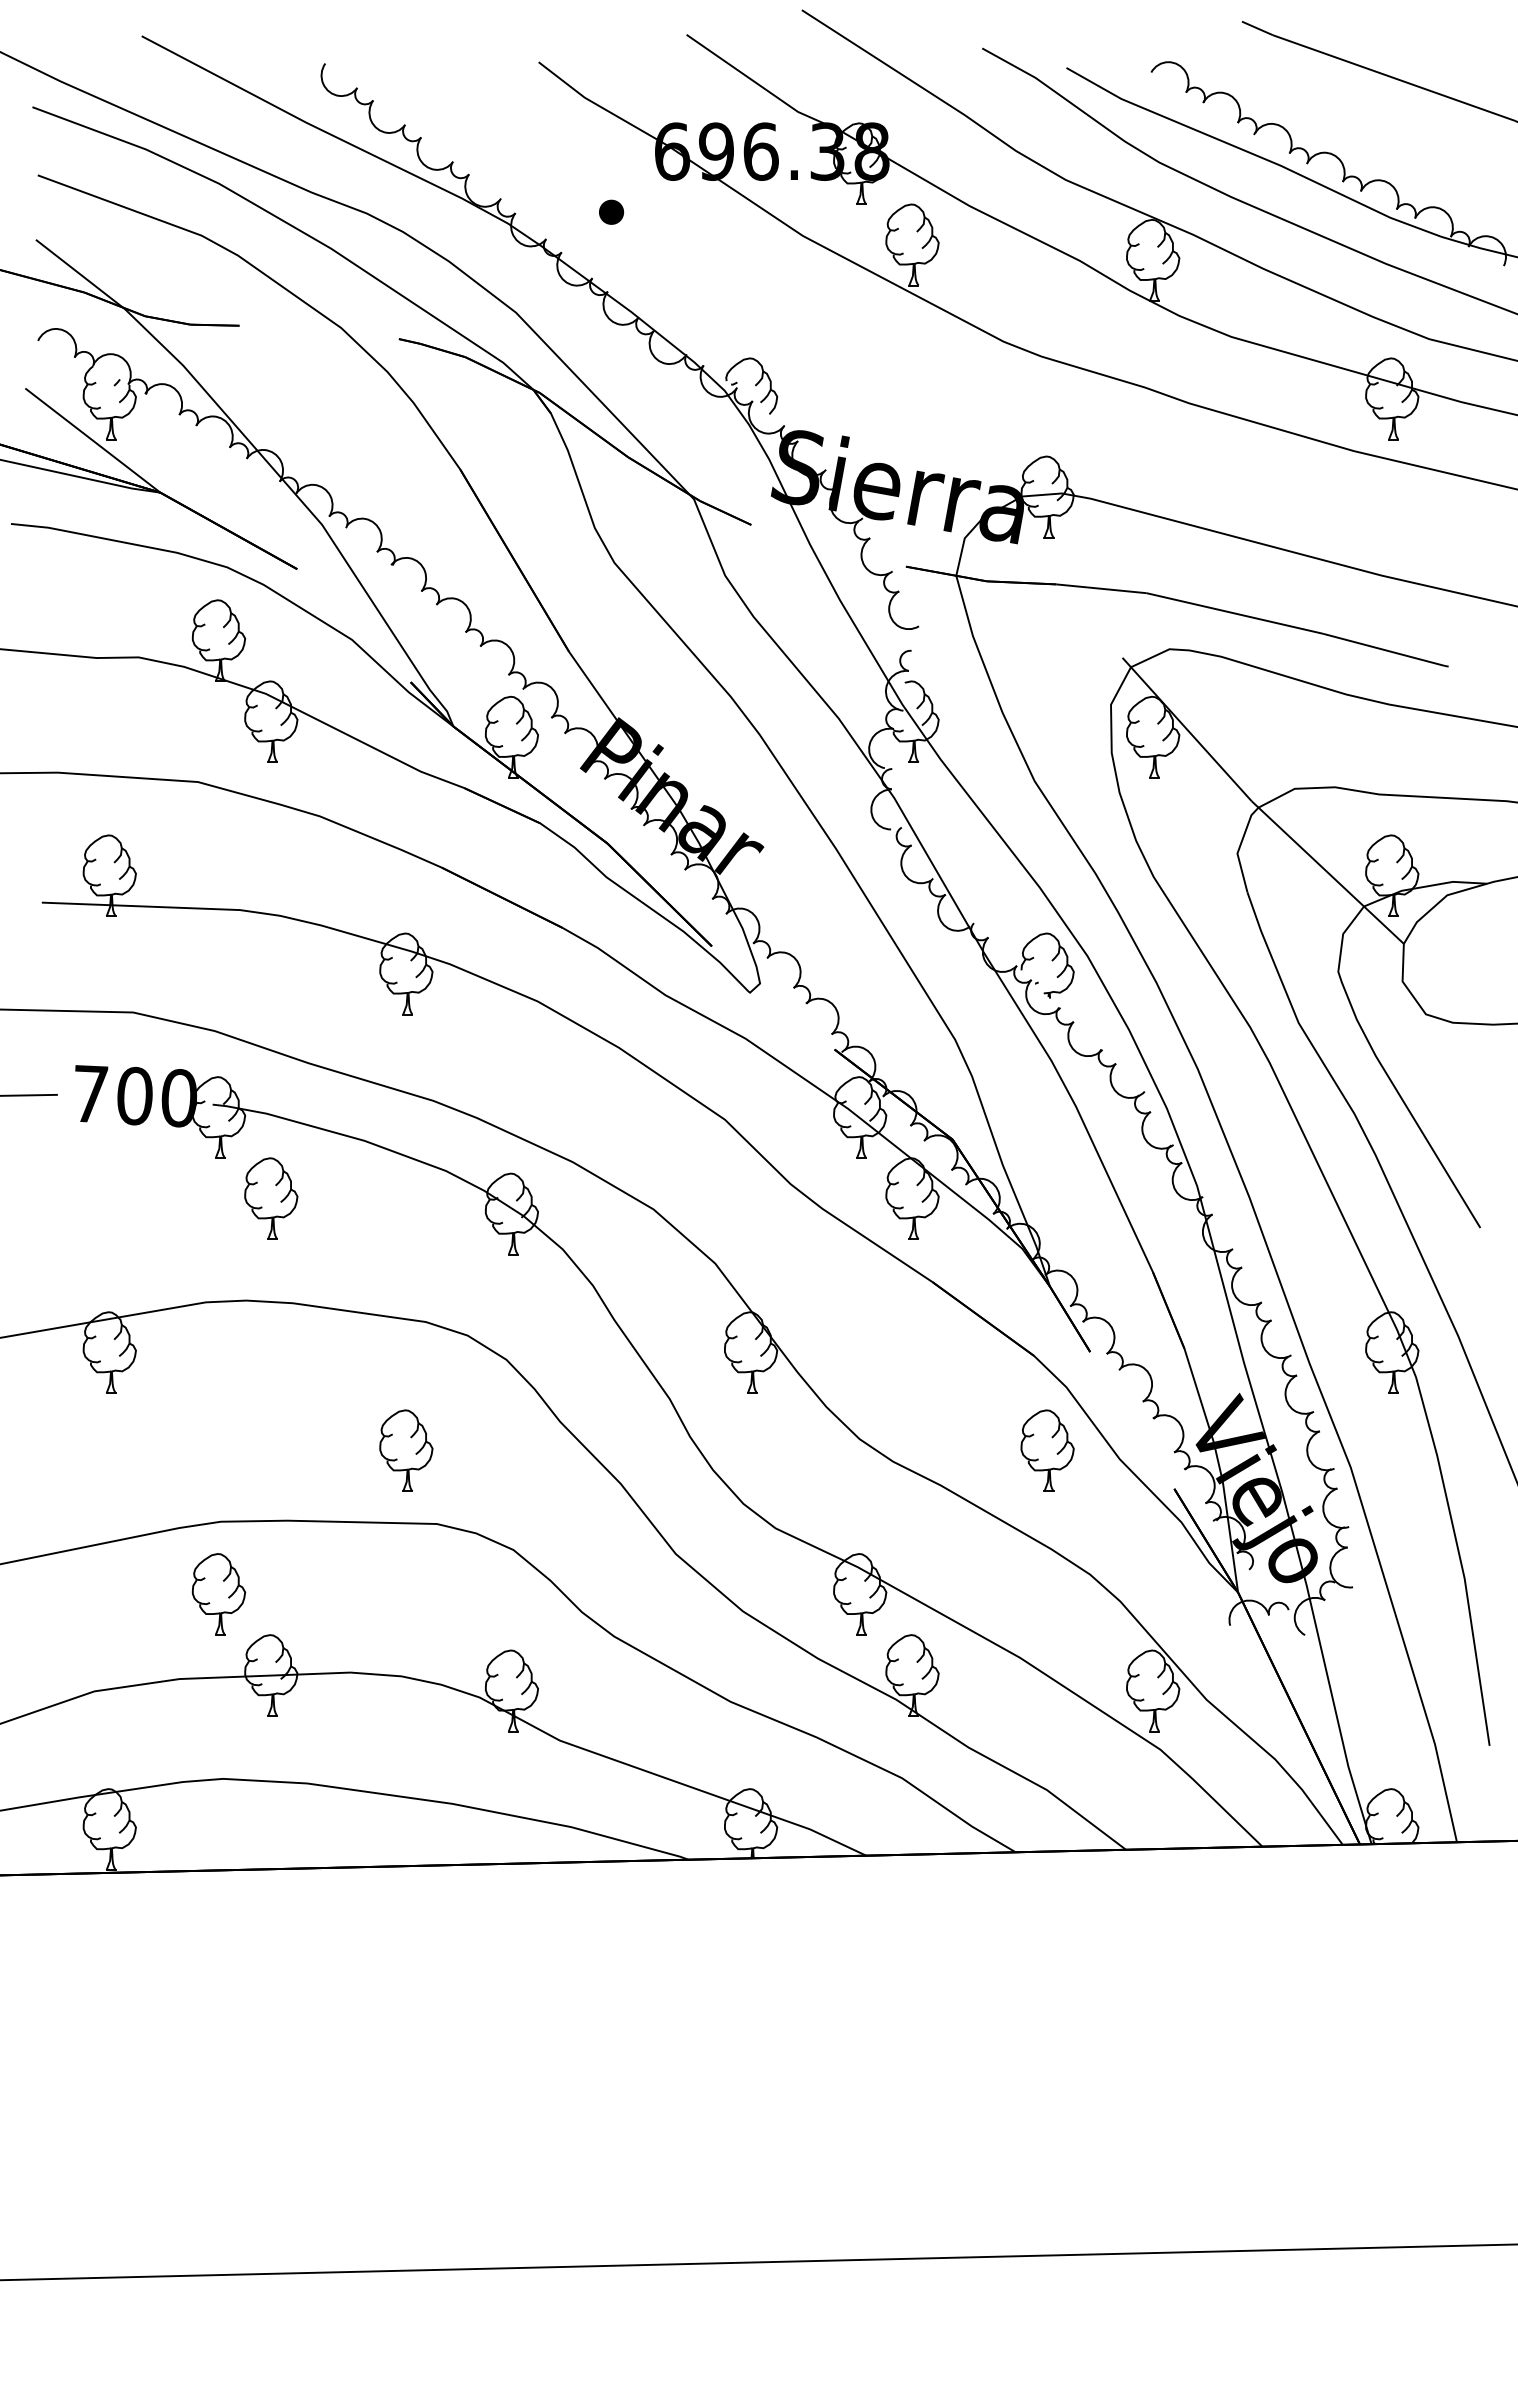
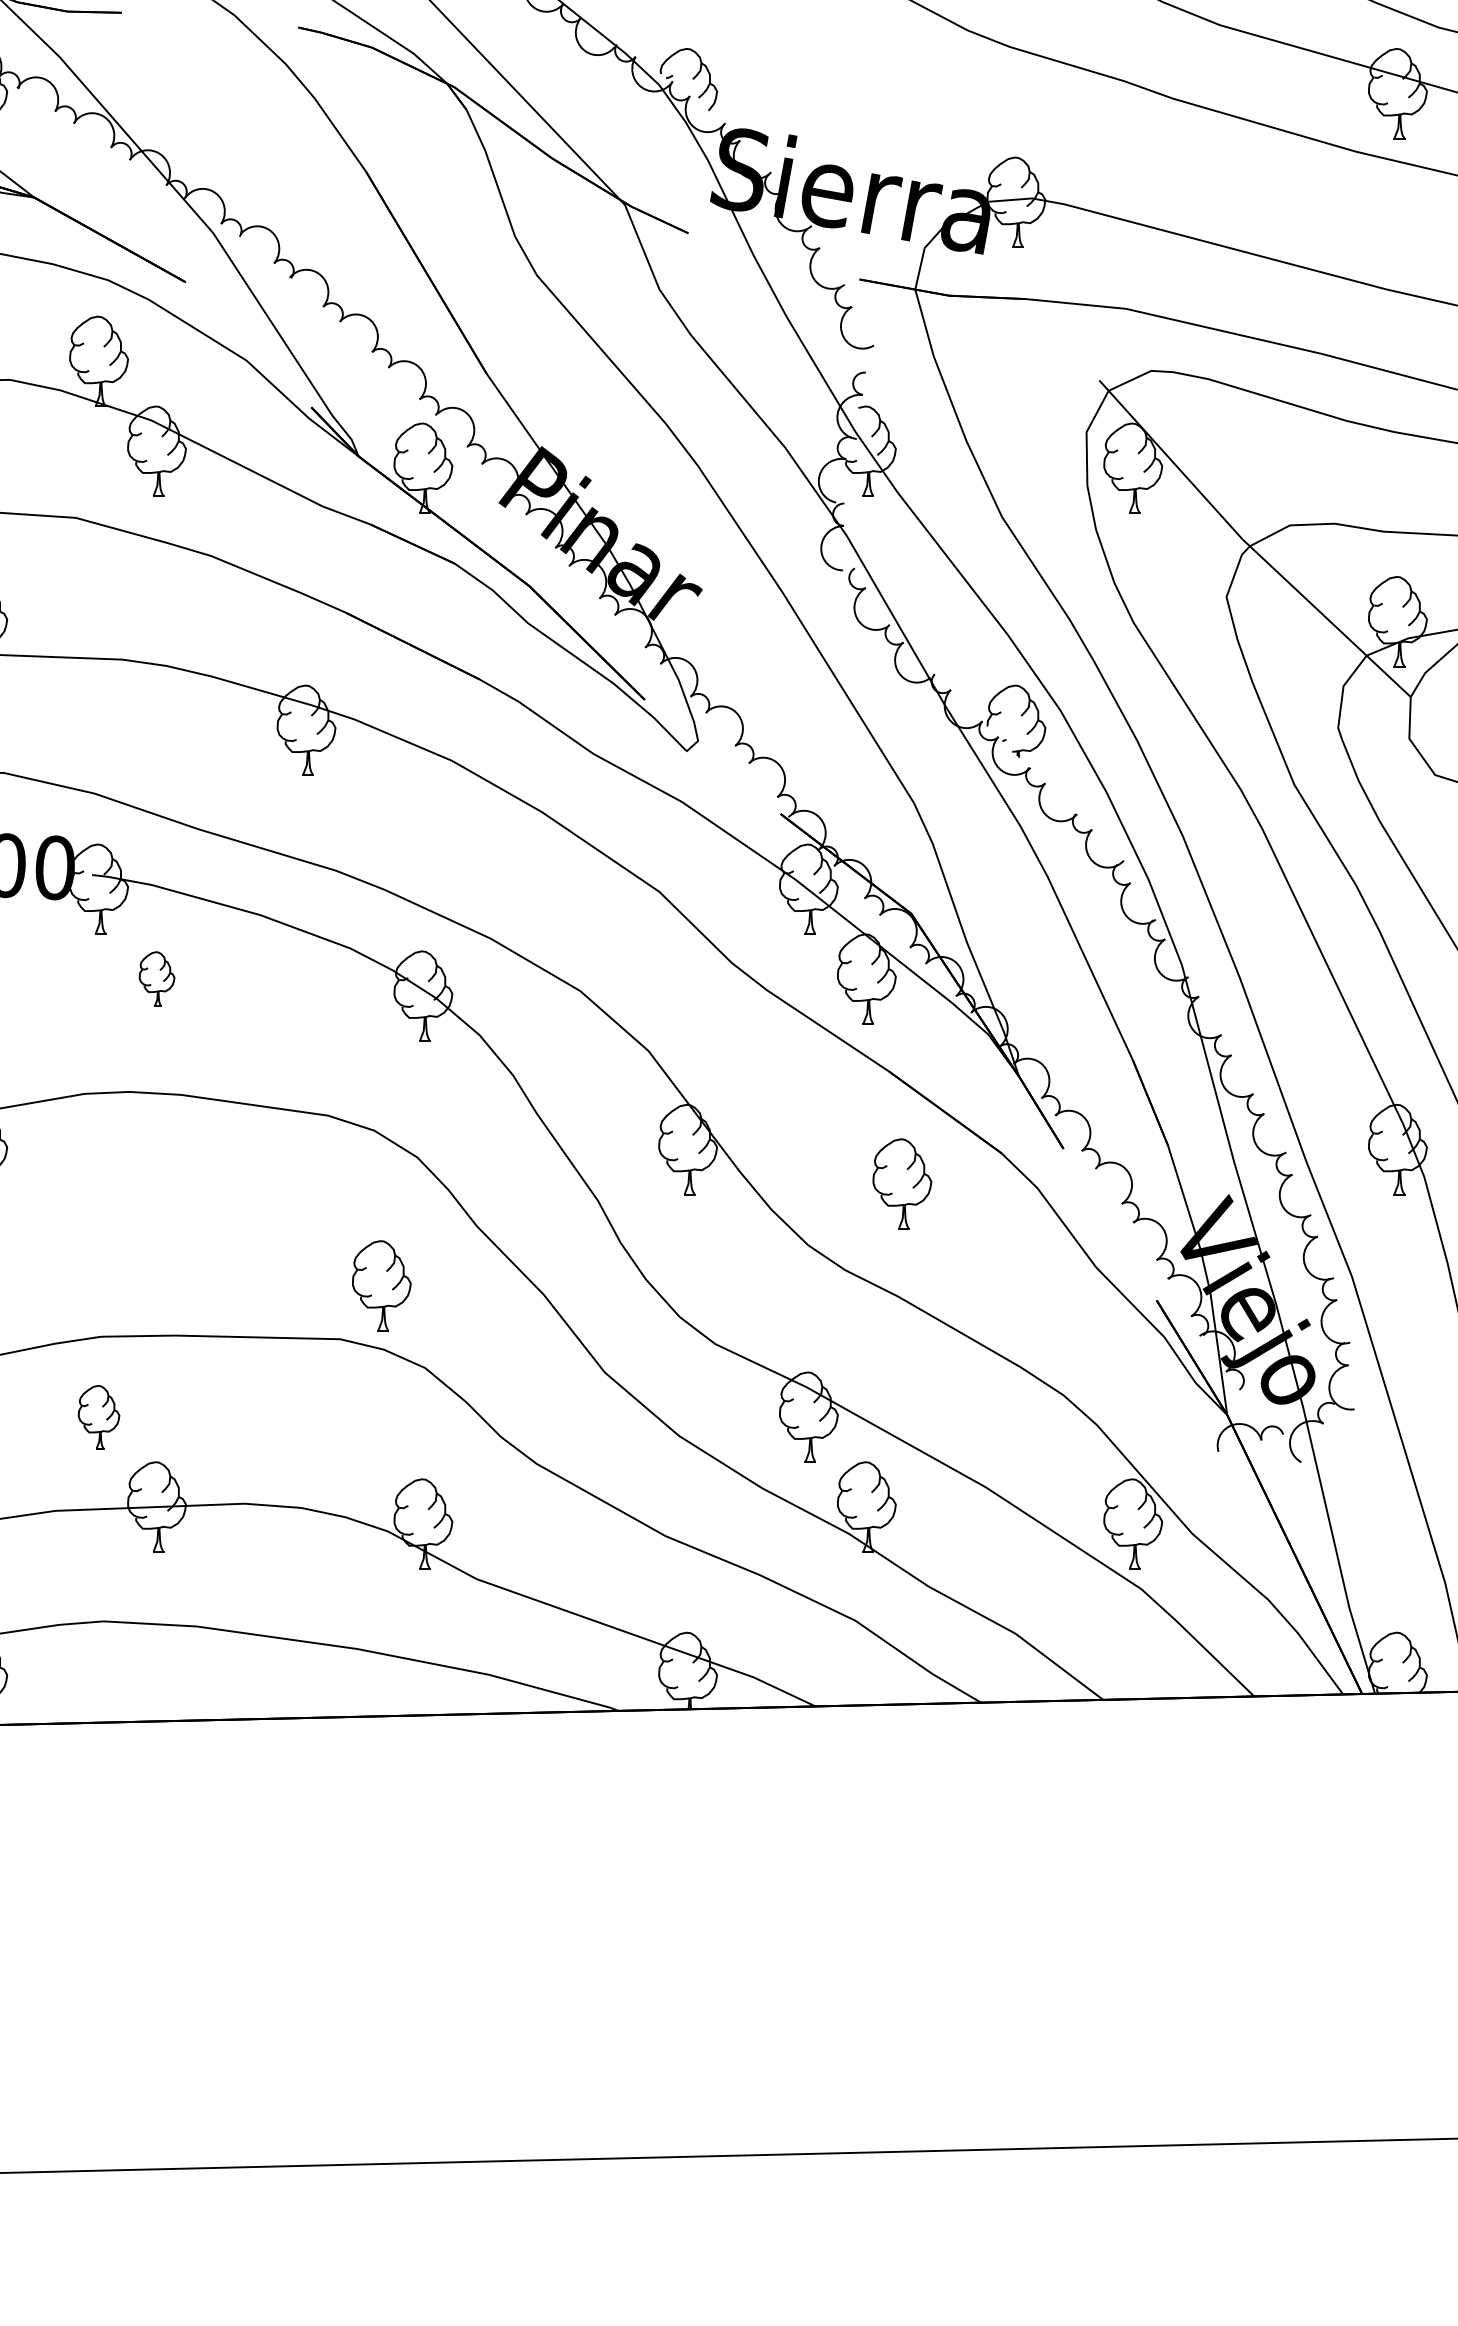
part: (271, 1198) -> (157, 978), size x0.6
part: (406, 1450) -> (381, 1285), moved
part: (1047, 1450) -> (902, 1183), moved
part: (218, 1594) -> (98, 1417), size x0.7

